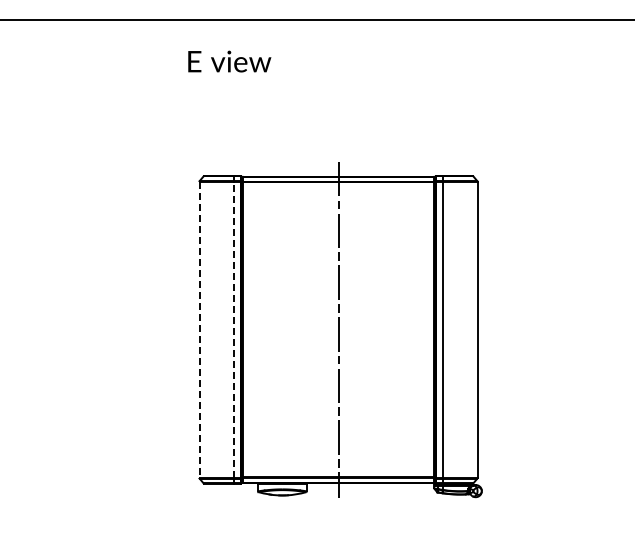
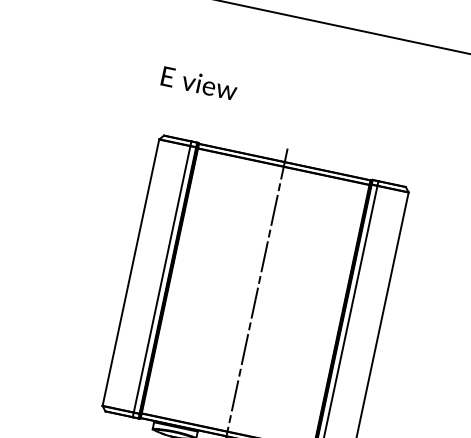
text: (229, 61) -> (199, 83), moved
line: (234, 329) -> (162, 279), dashed -> solid
line: (199, 330) -> (130, 273), dashed -> solid

